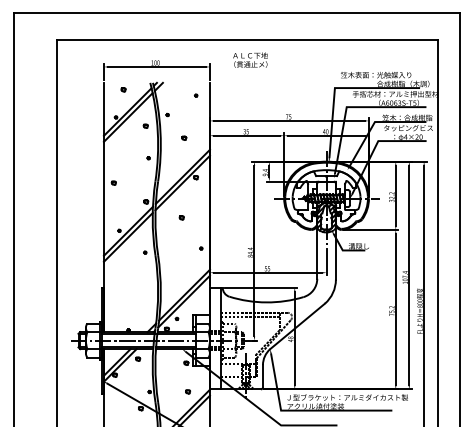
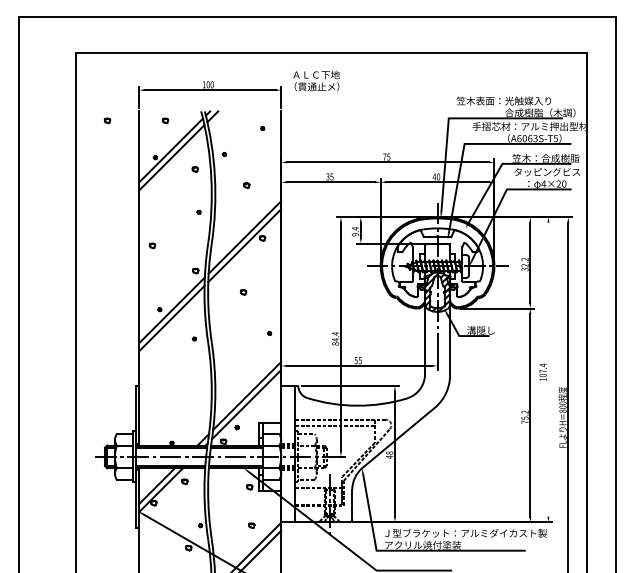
text: (250, 59) -> (316, 80), moved
part: (80, 89) -> (107, 120), added
line: (409, 275) -> (548, 369), removed

